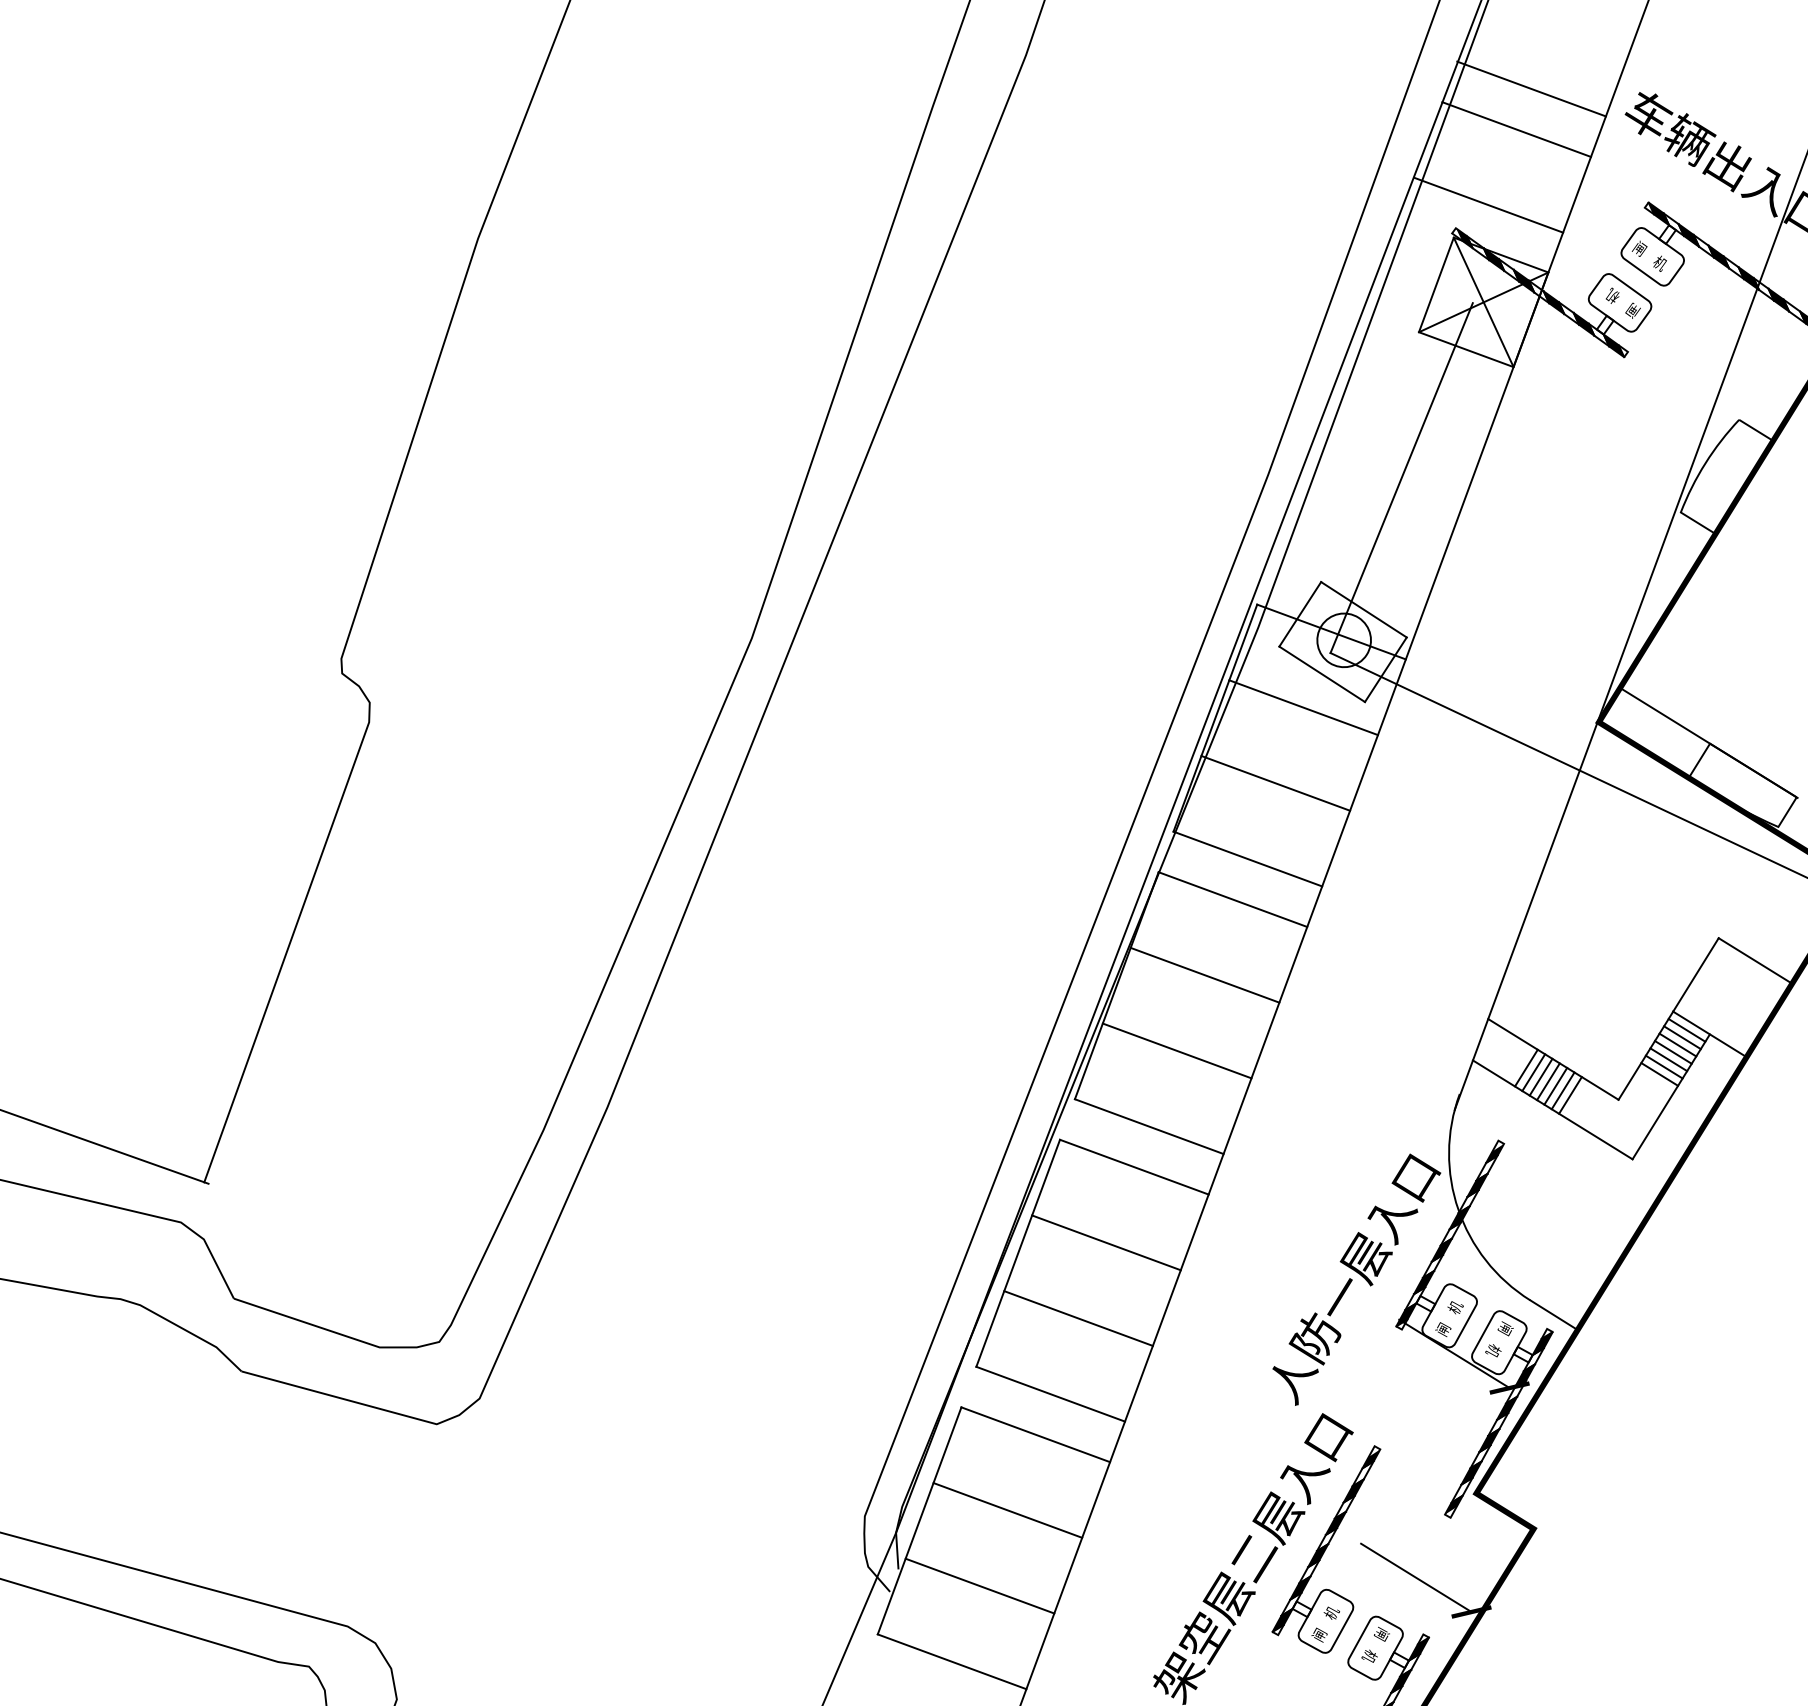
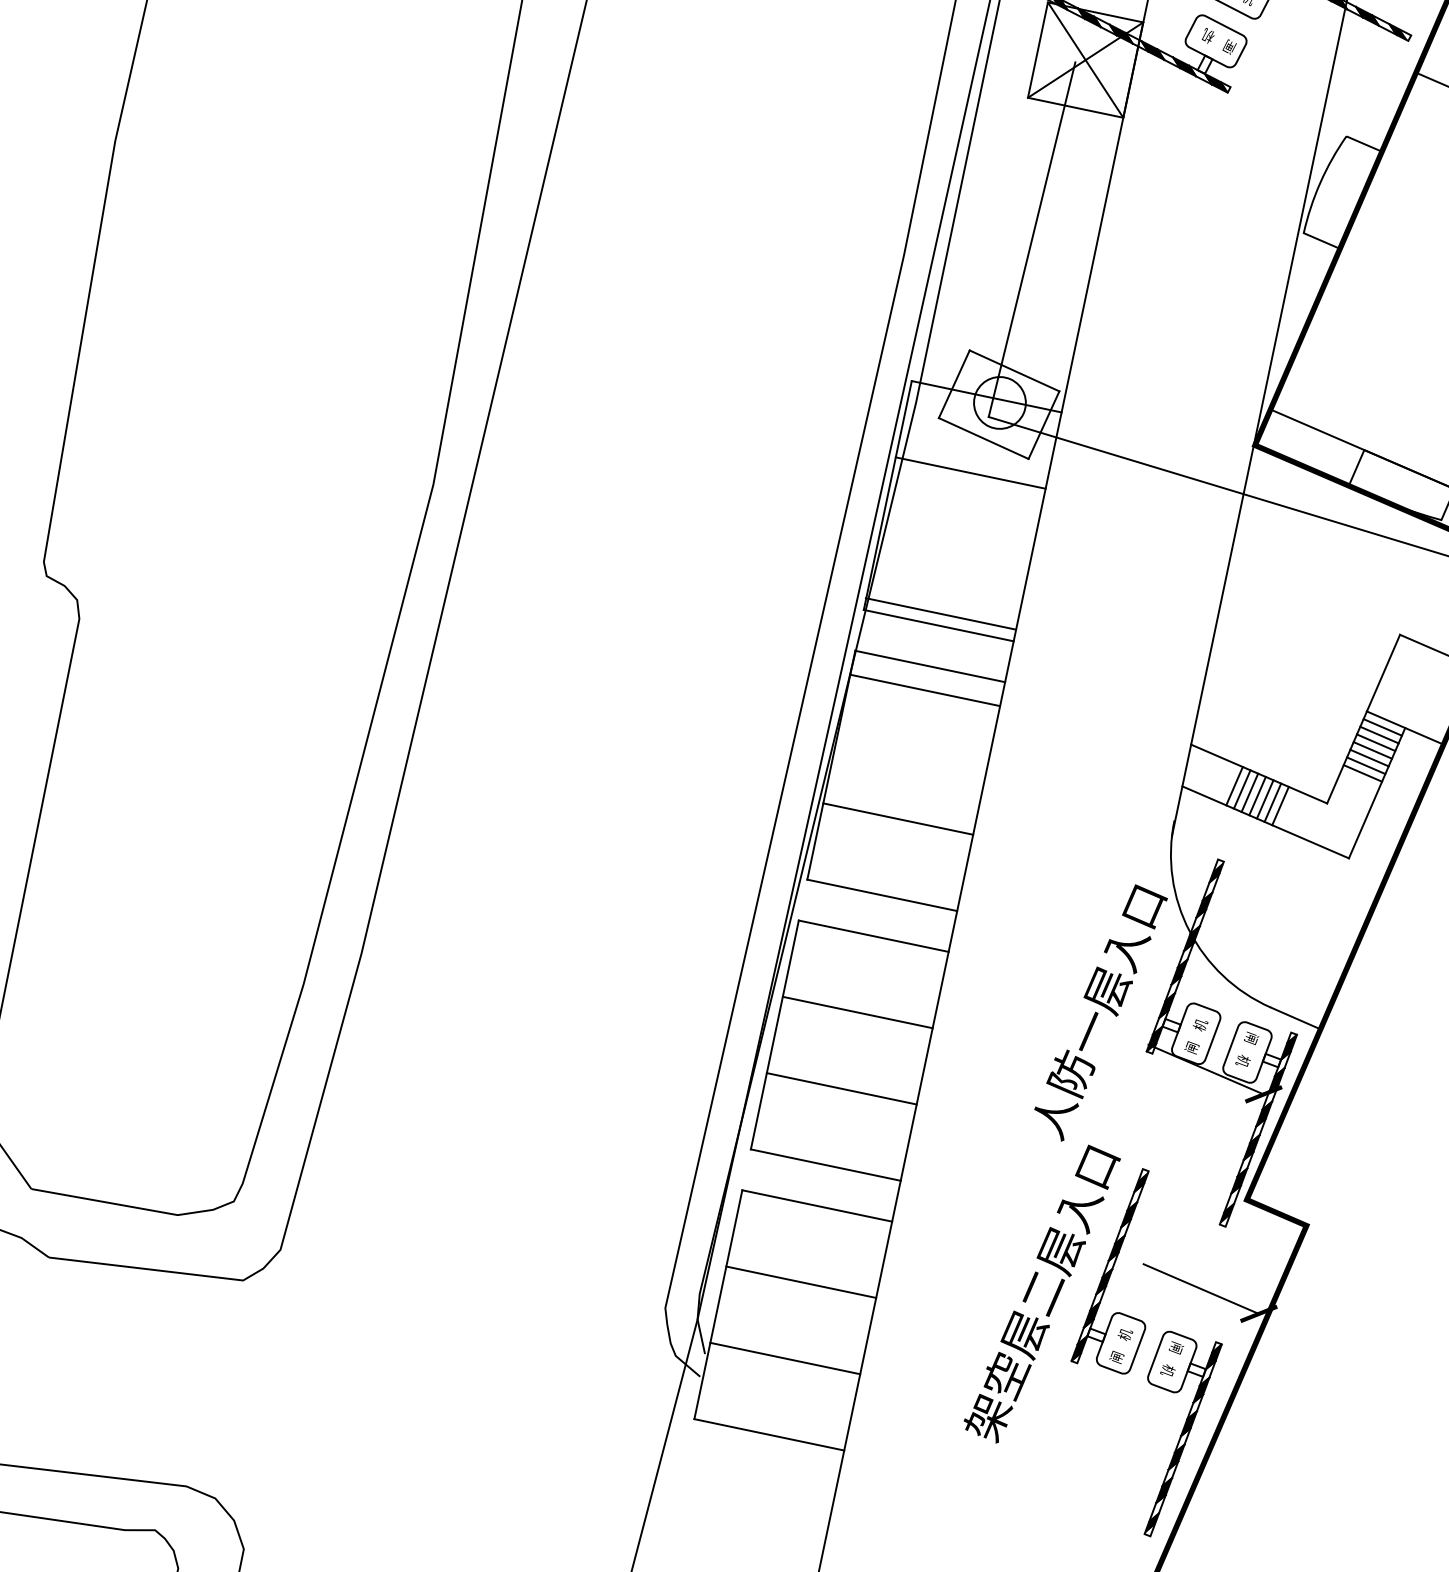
line: (1275, 782) -> (940, 613), moved
line: (1204, 974) -> (924, 689), moved

